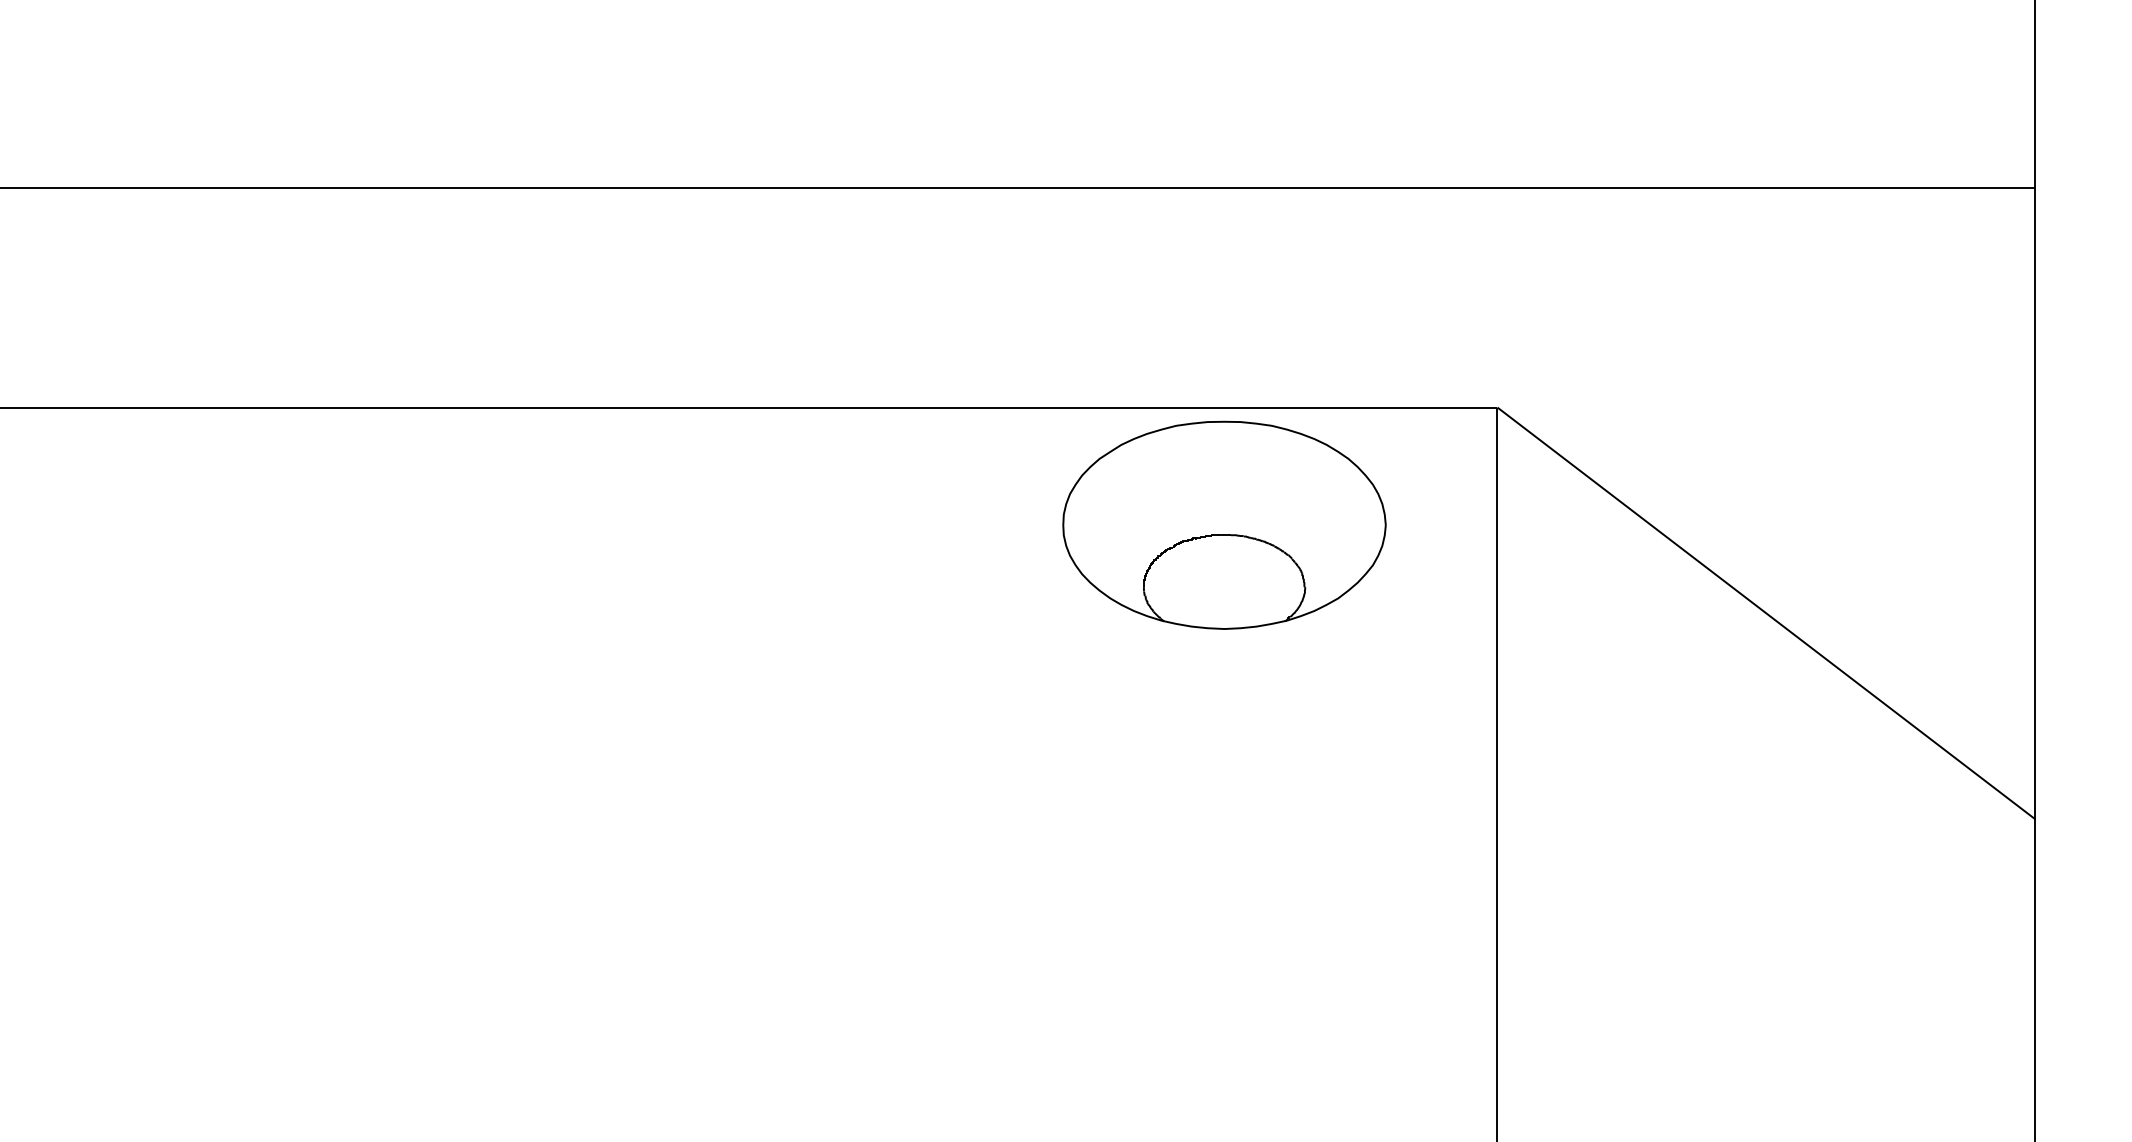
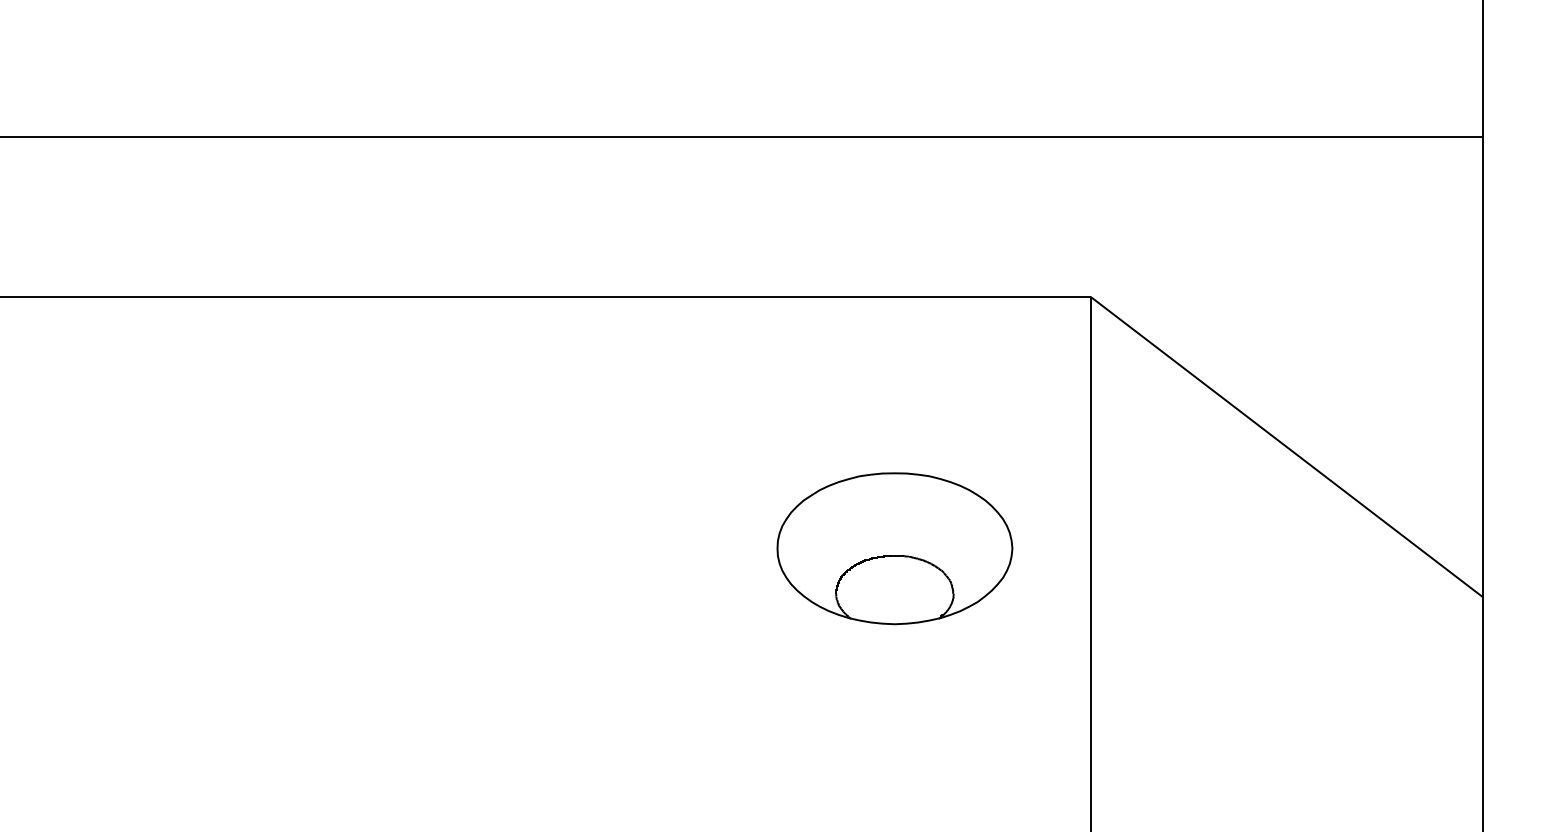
part: (1223, 525) -> (894, 548), moved

